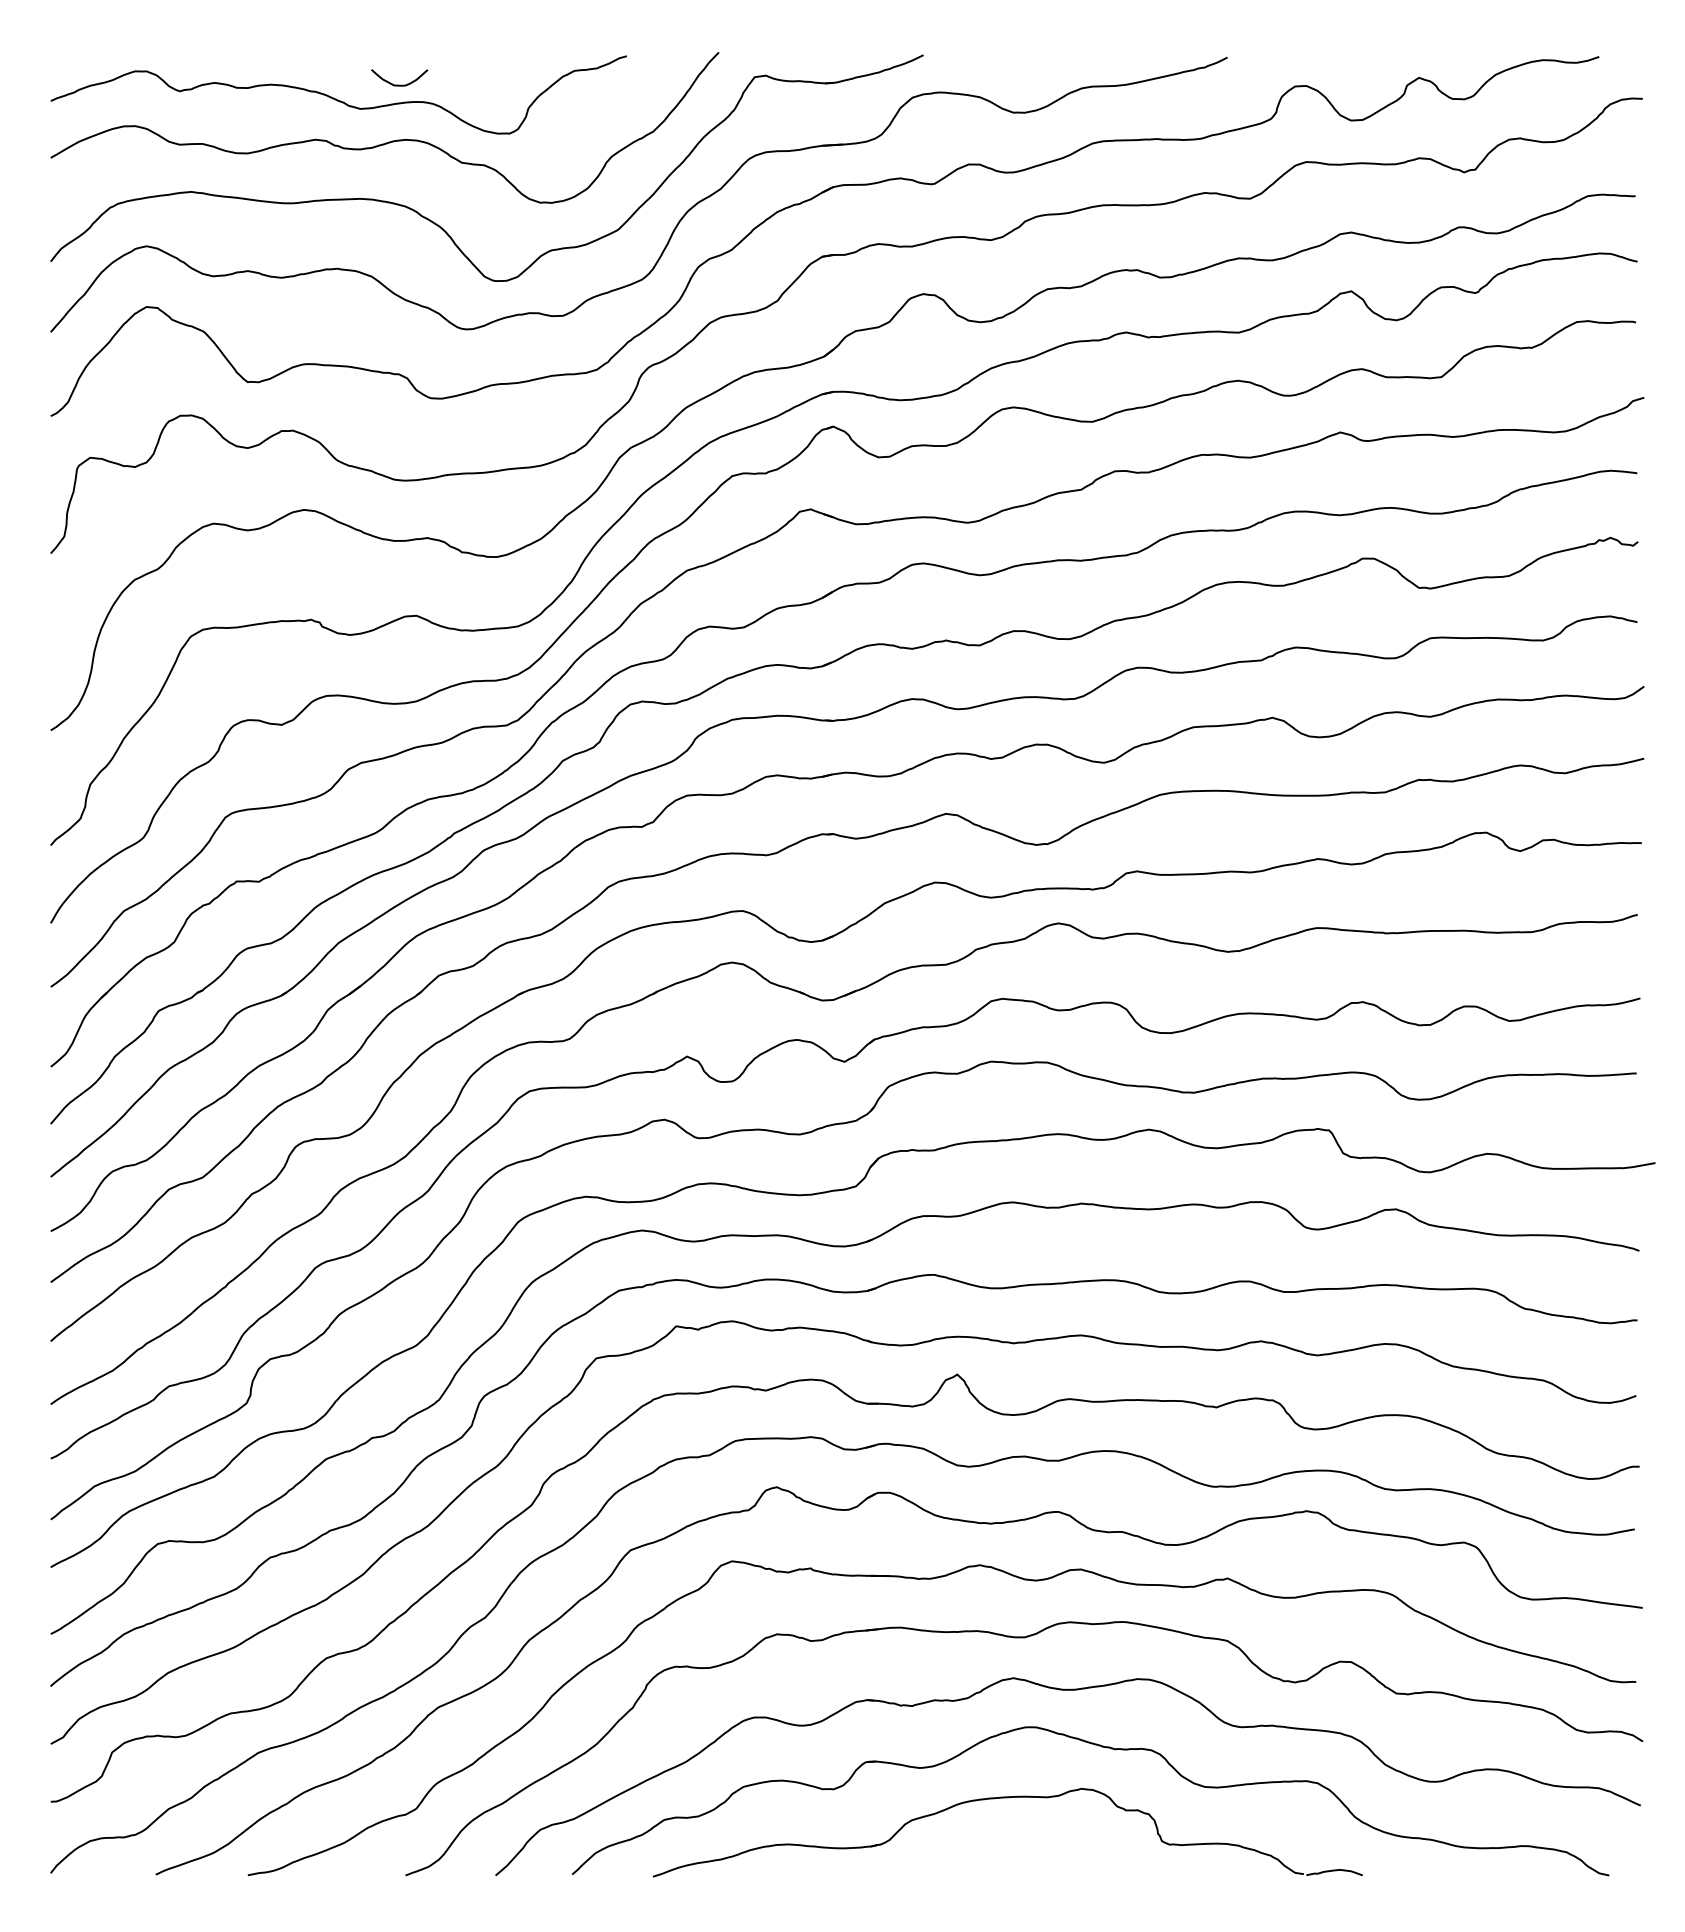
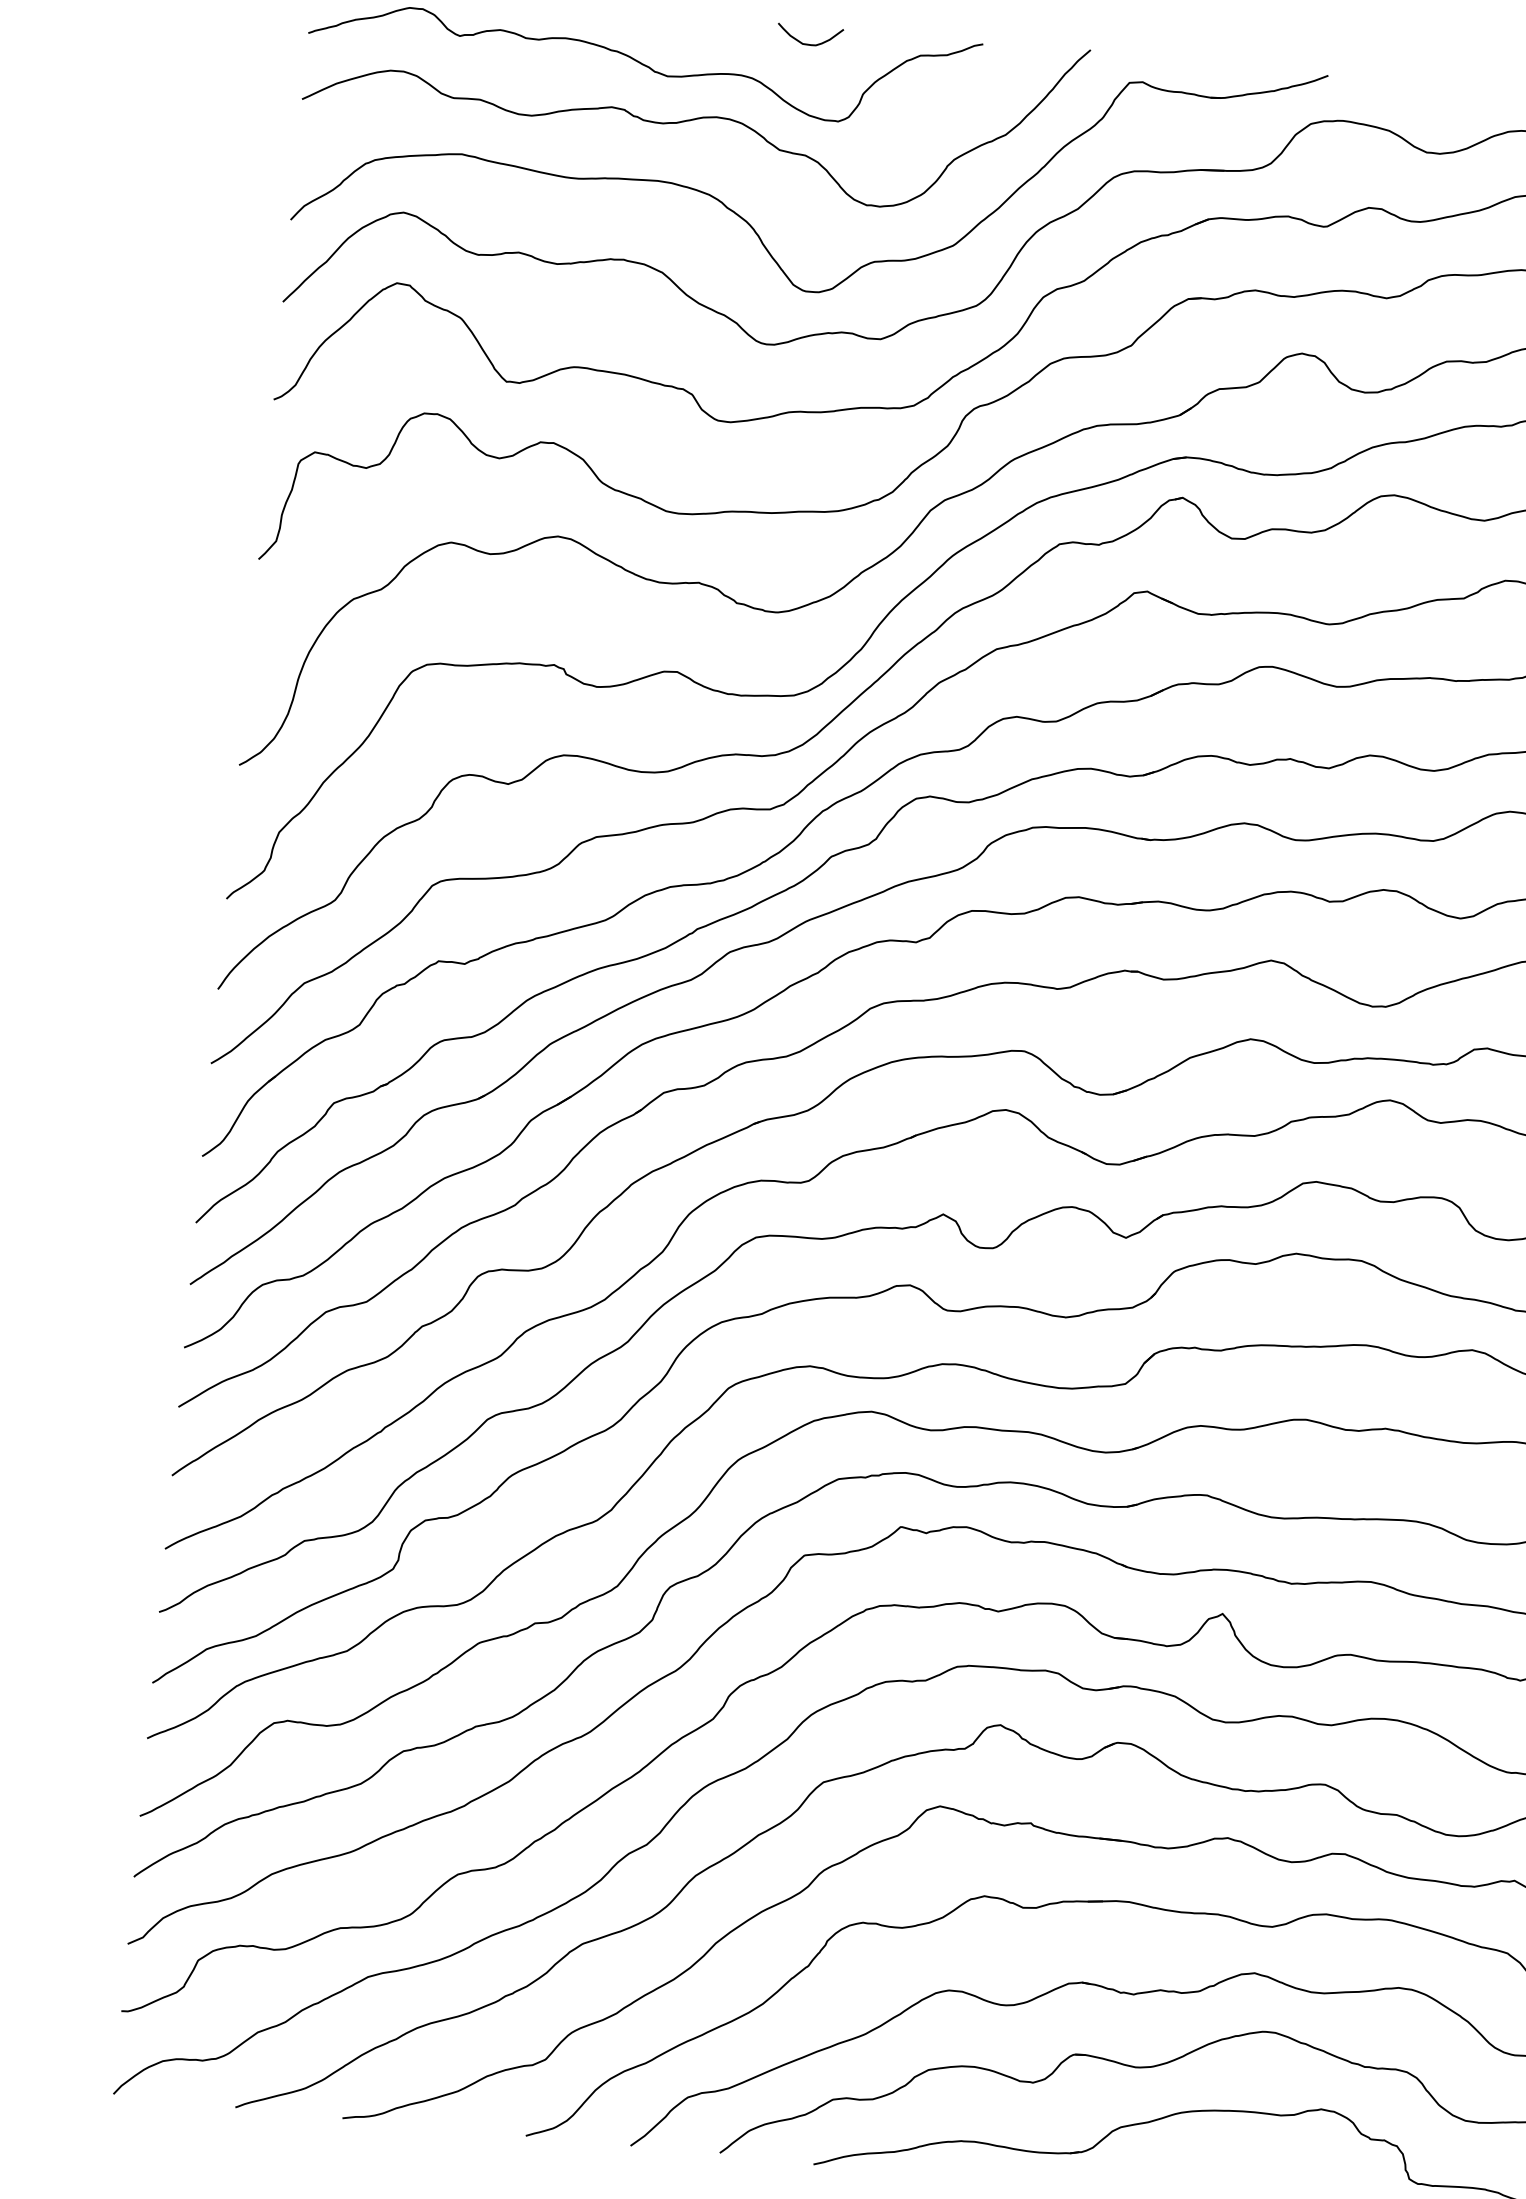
curve: (399, 84) -> (809, 43), moved

